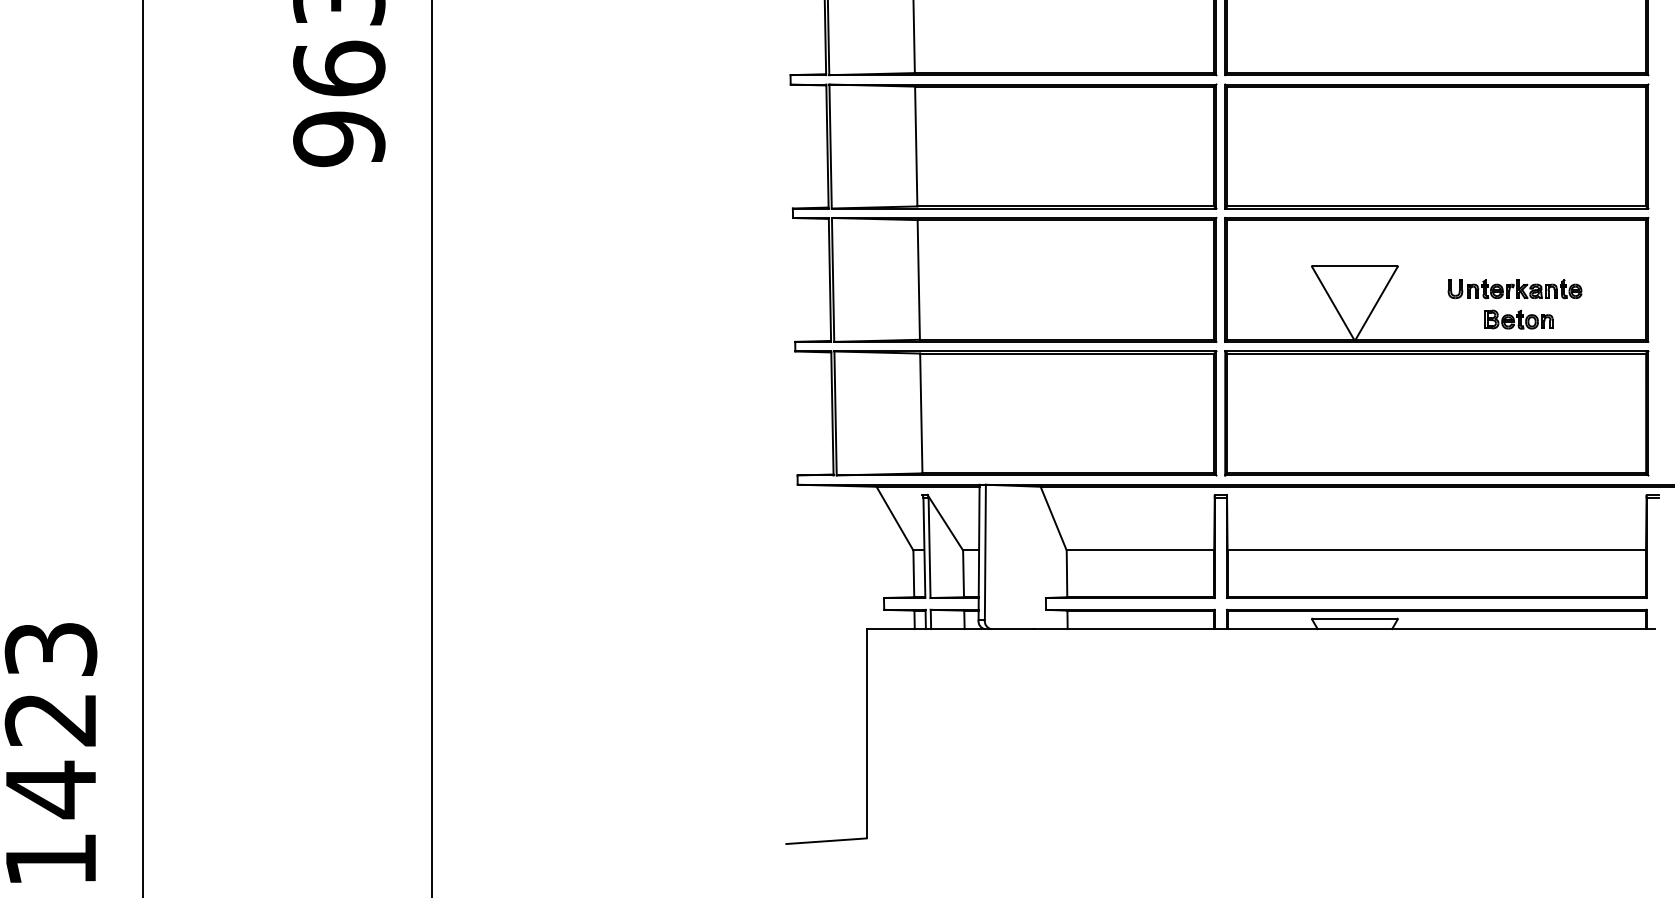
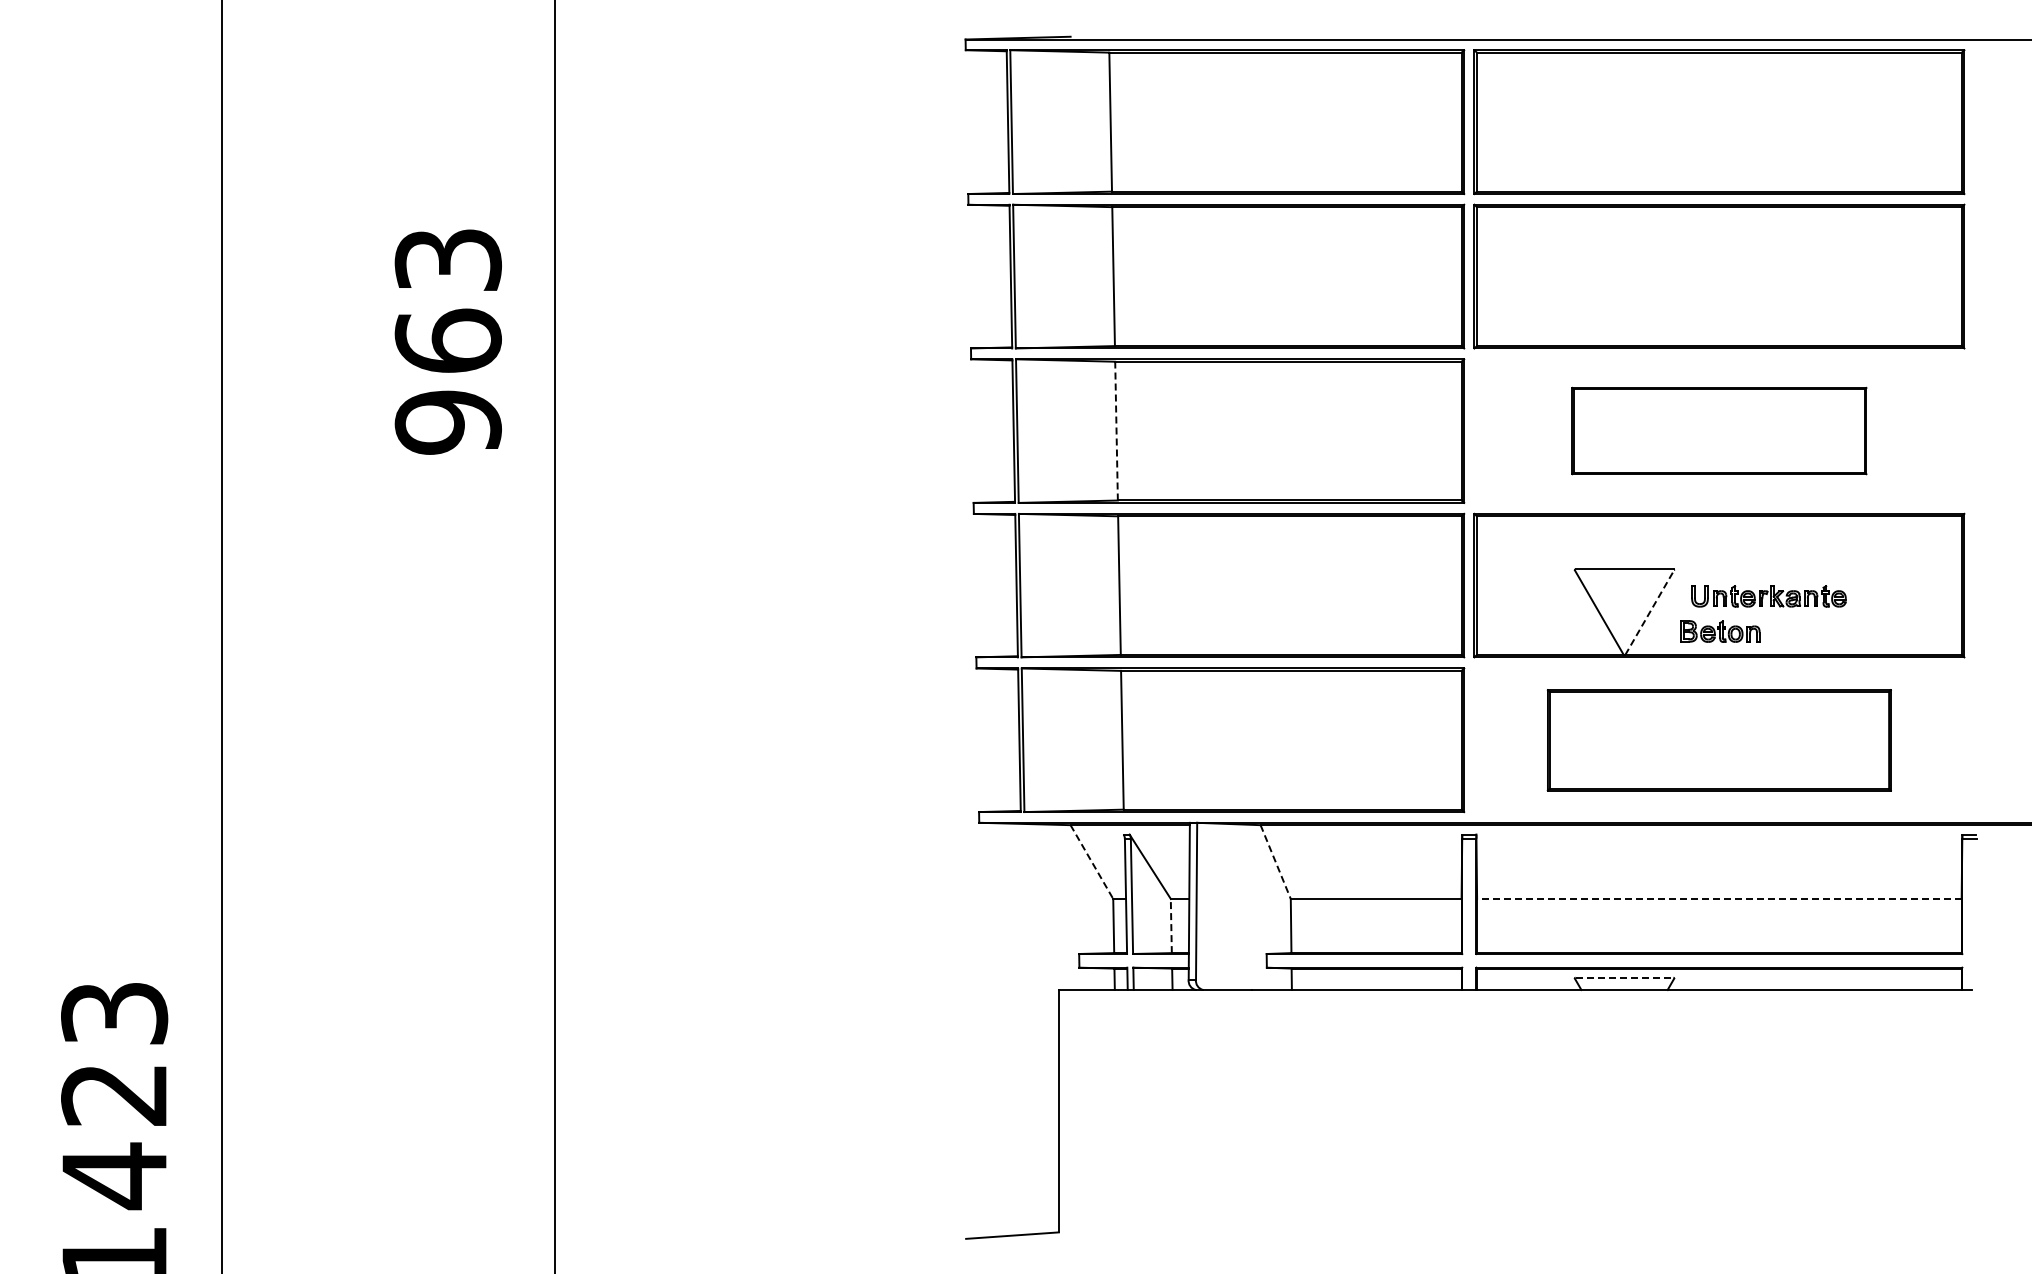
line: (916, 145) -> (1116, 430), solid -> dashed
part: (1436, 145) -> (1719, 430), size x0.6
part: (1514, 289) -> (1768, 596), moved
line: (1376, 303) -> (1649, 612), solid -> dashed
part: (1518, 319) -> (1720, 631), moved
part: (1436, 413) -> (1719, 740), size x0.7
line: (894, 519) -> (1091, 862), solid -> dashed
line: (1053, 519) -> (1275, 862), solid -> dashed
line: (1436, 550) -> (1718, 898), solid -> dashed
line: (963, 573) -> (1171, 925), solid -> dashed
line: (1354, 618) -> (1624, 977), solid -> dashed

